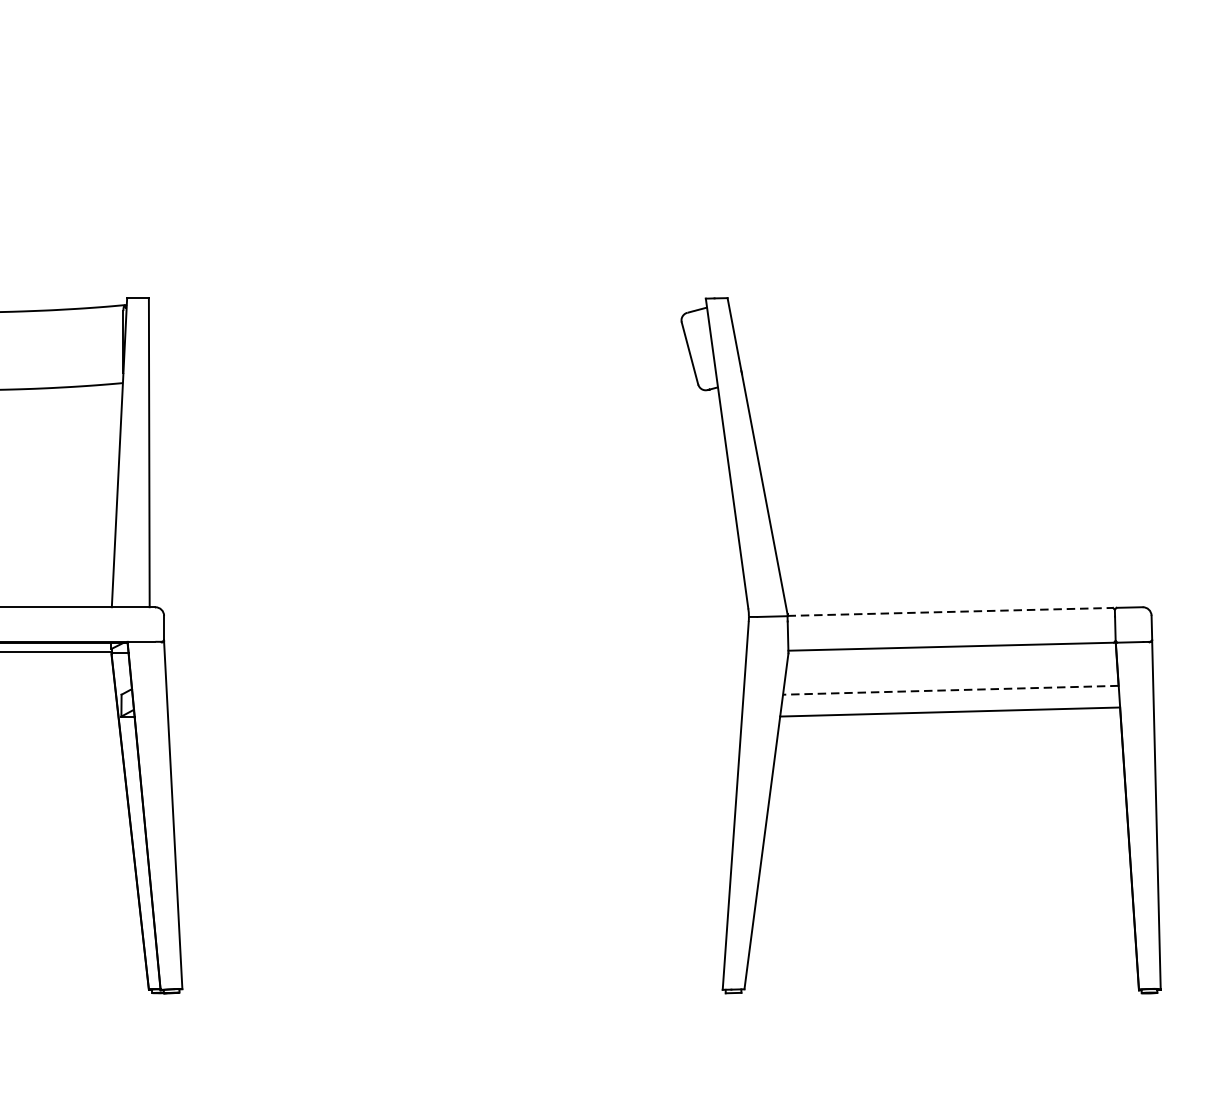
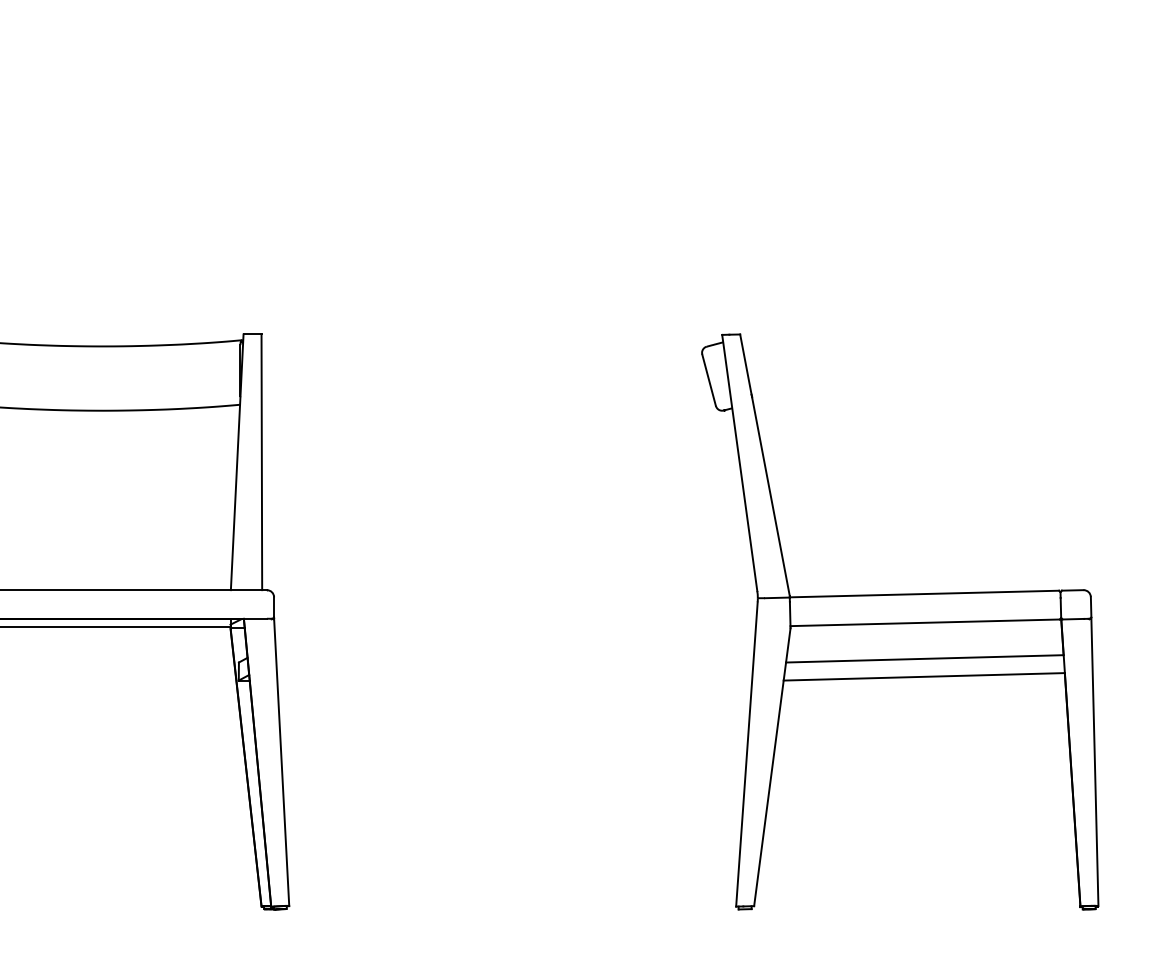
line: (950, 612) -> (924, 594), dashed -> solid
line: (950, 689) -> (924, 658), dashed -> solid

